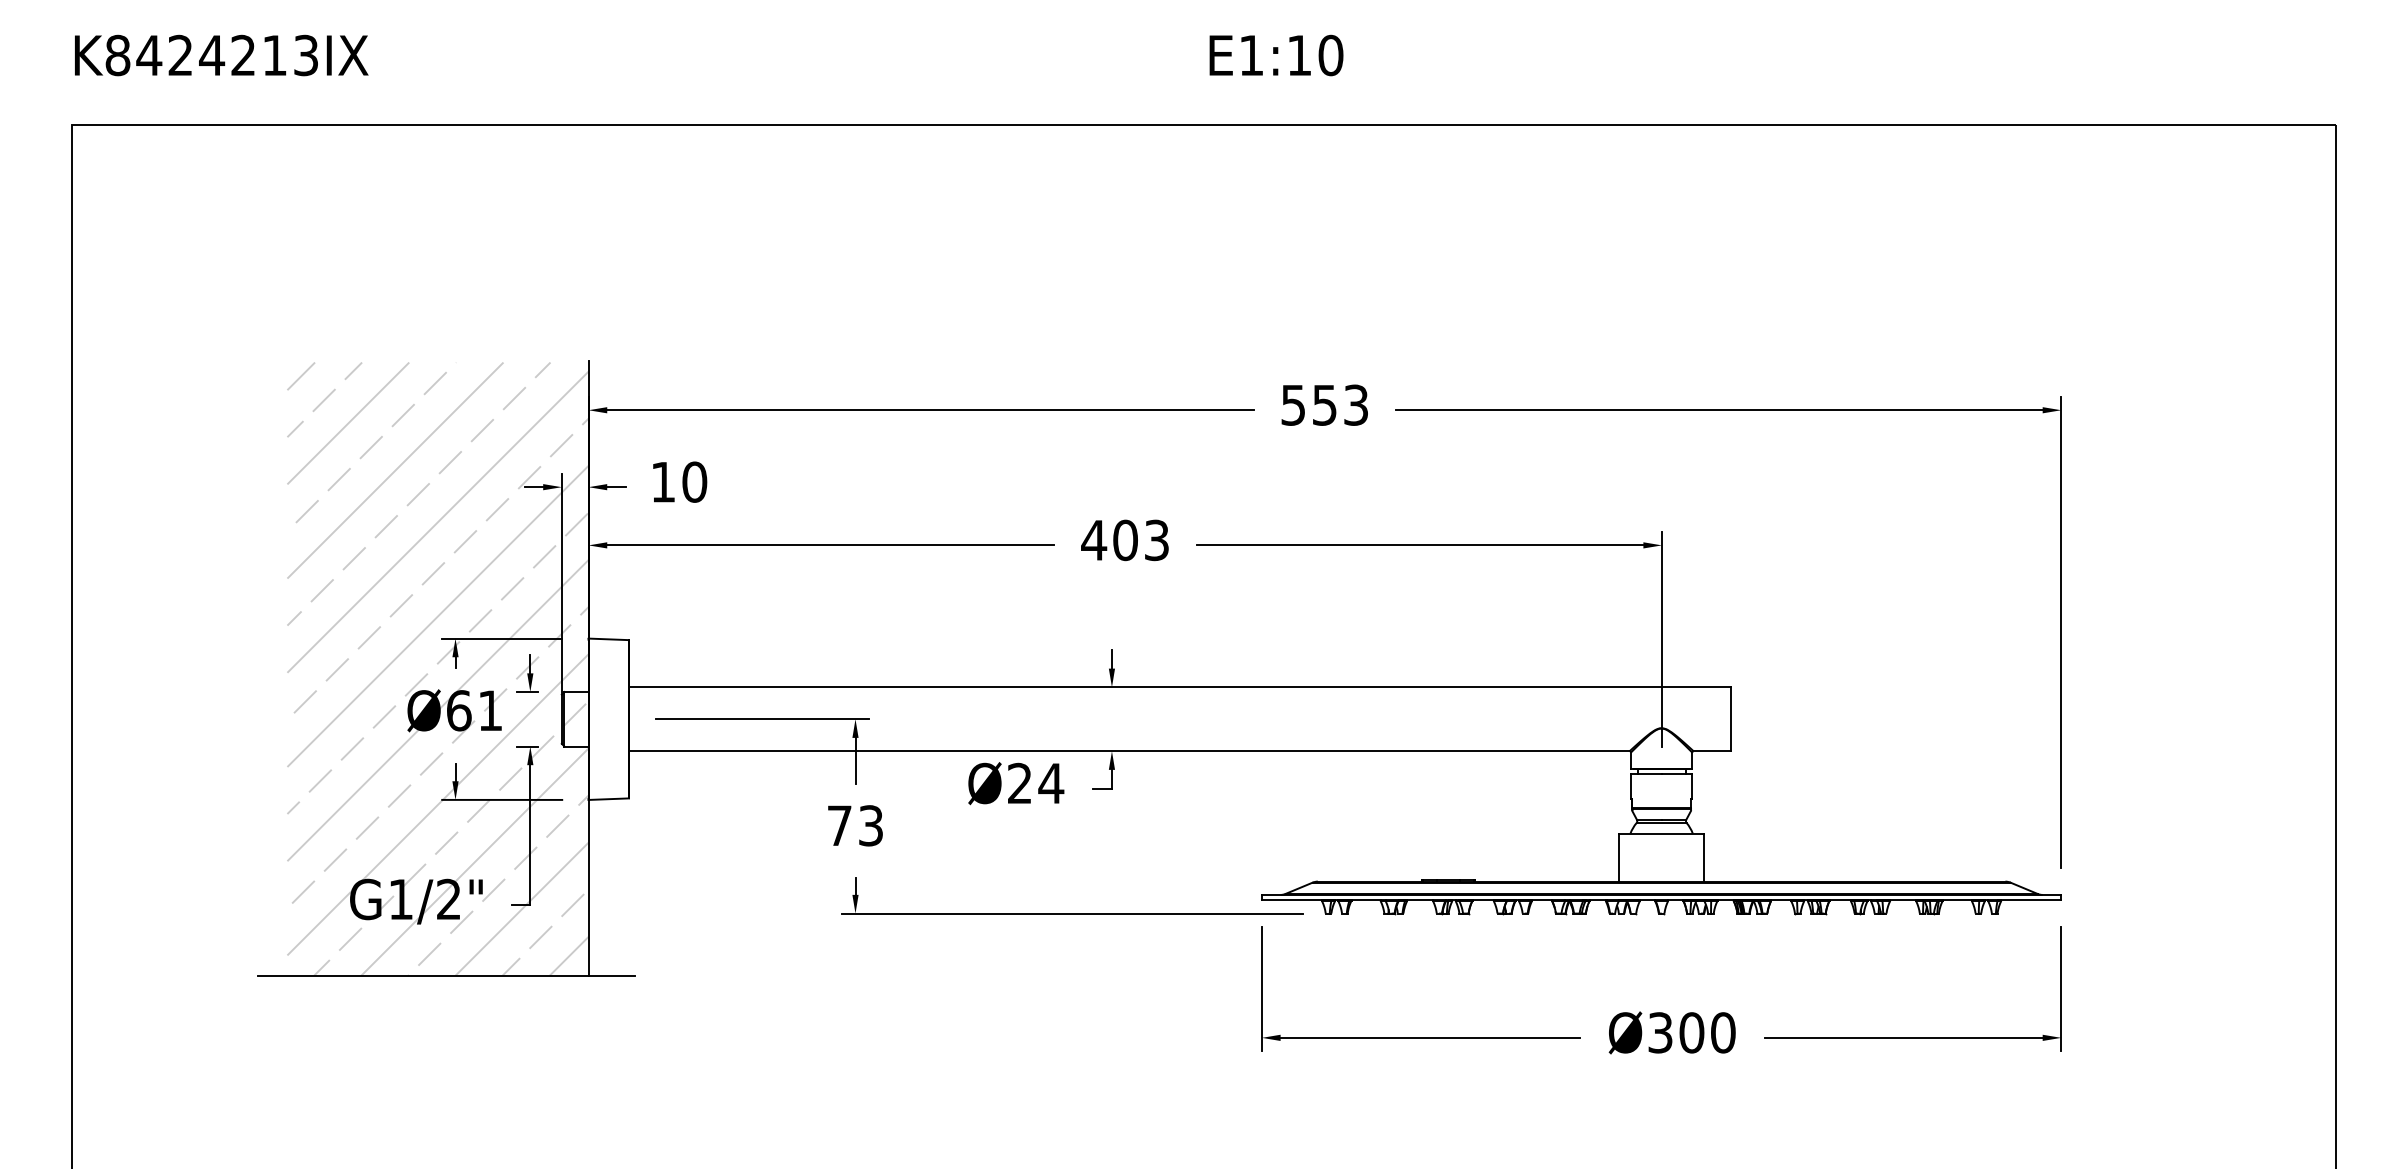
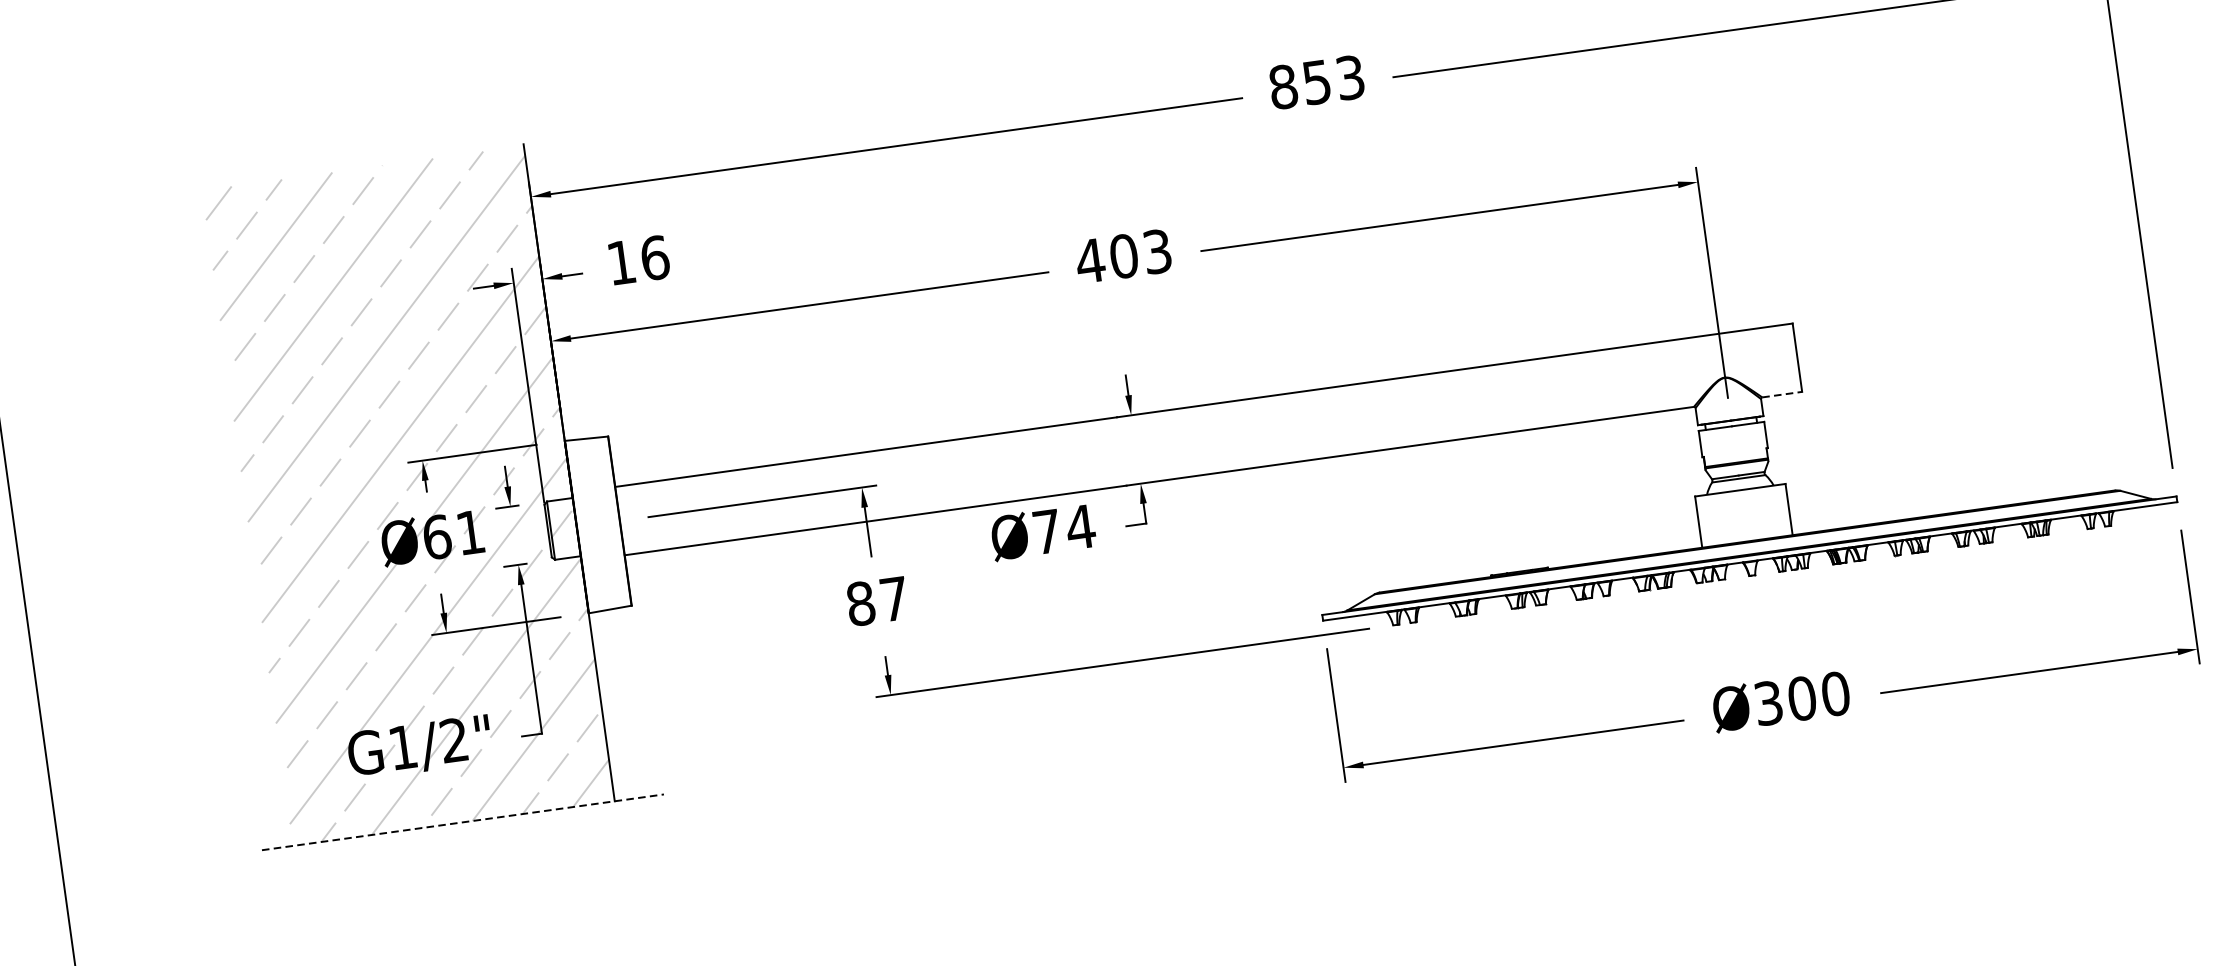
text: (1293, 404) -> (1283, 86), 553 -> 853
text: (694, 481) -> (654, 257), 10 -> 16
line: (1712, 751) -> (1782, 394), solid -> dashed
text: (1019, 782) -> (1046, 530), Ø24 -> Ø74
text: (854, 825) -> (876, 601), 73 -> 87
line: (446, 975) -> (462, 821), solid -> dashed

